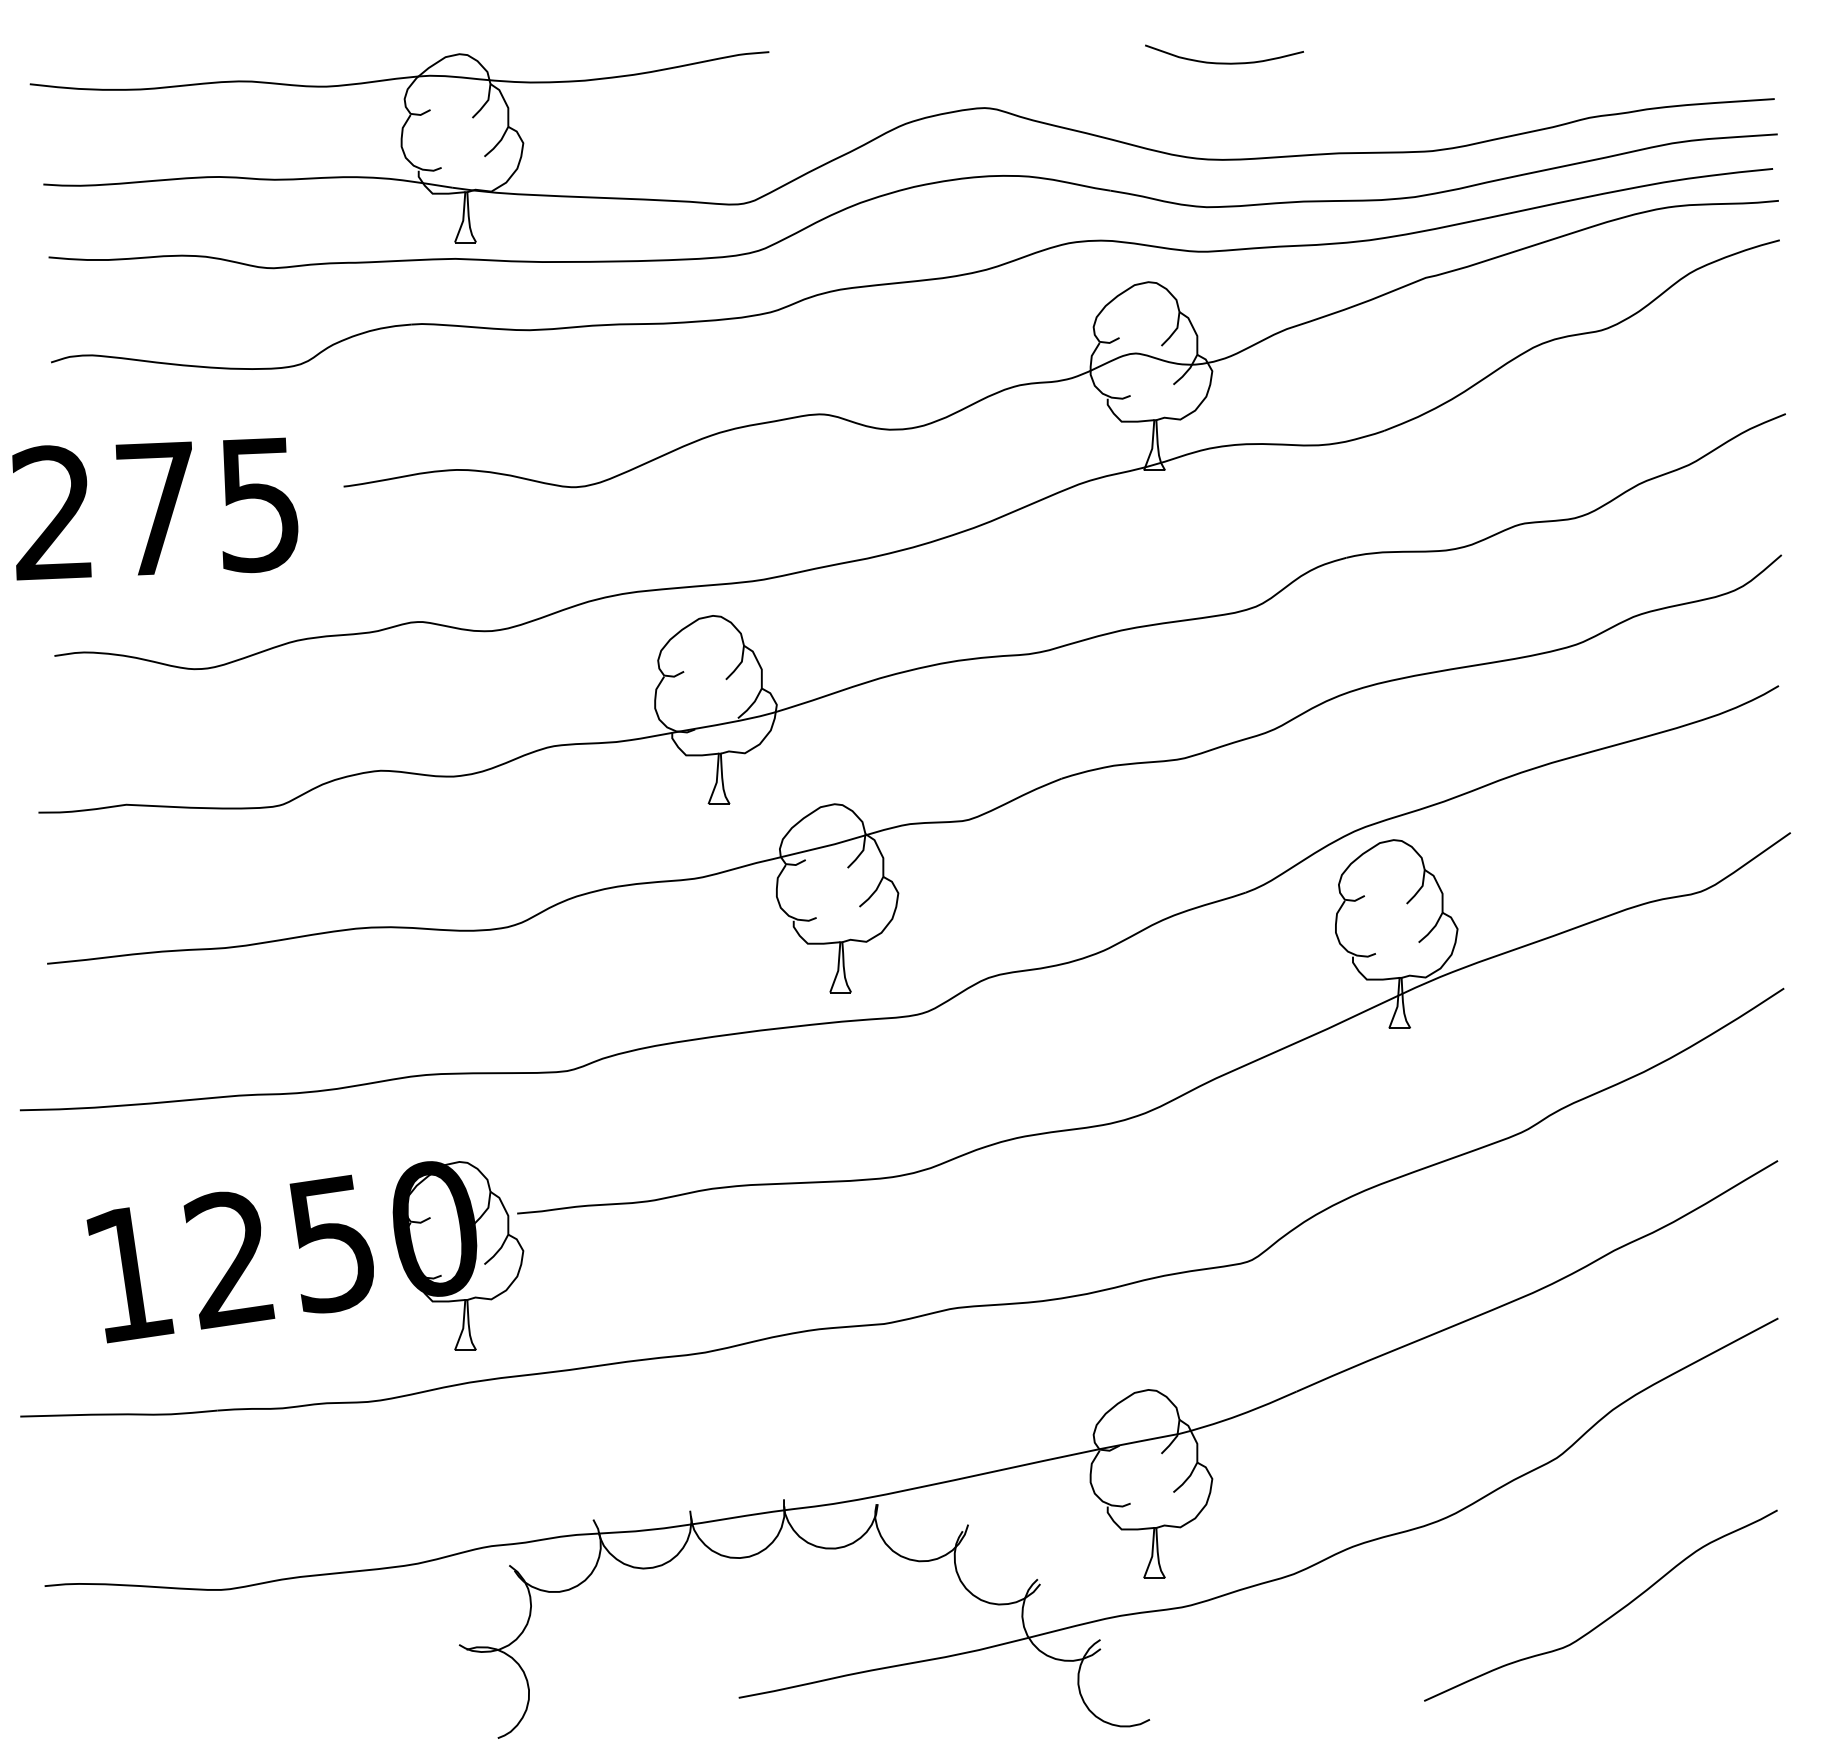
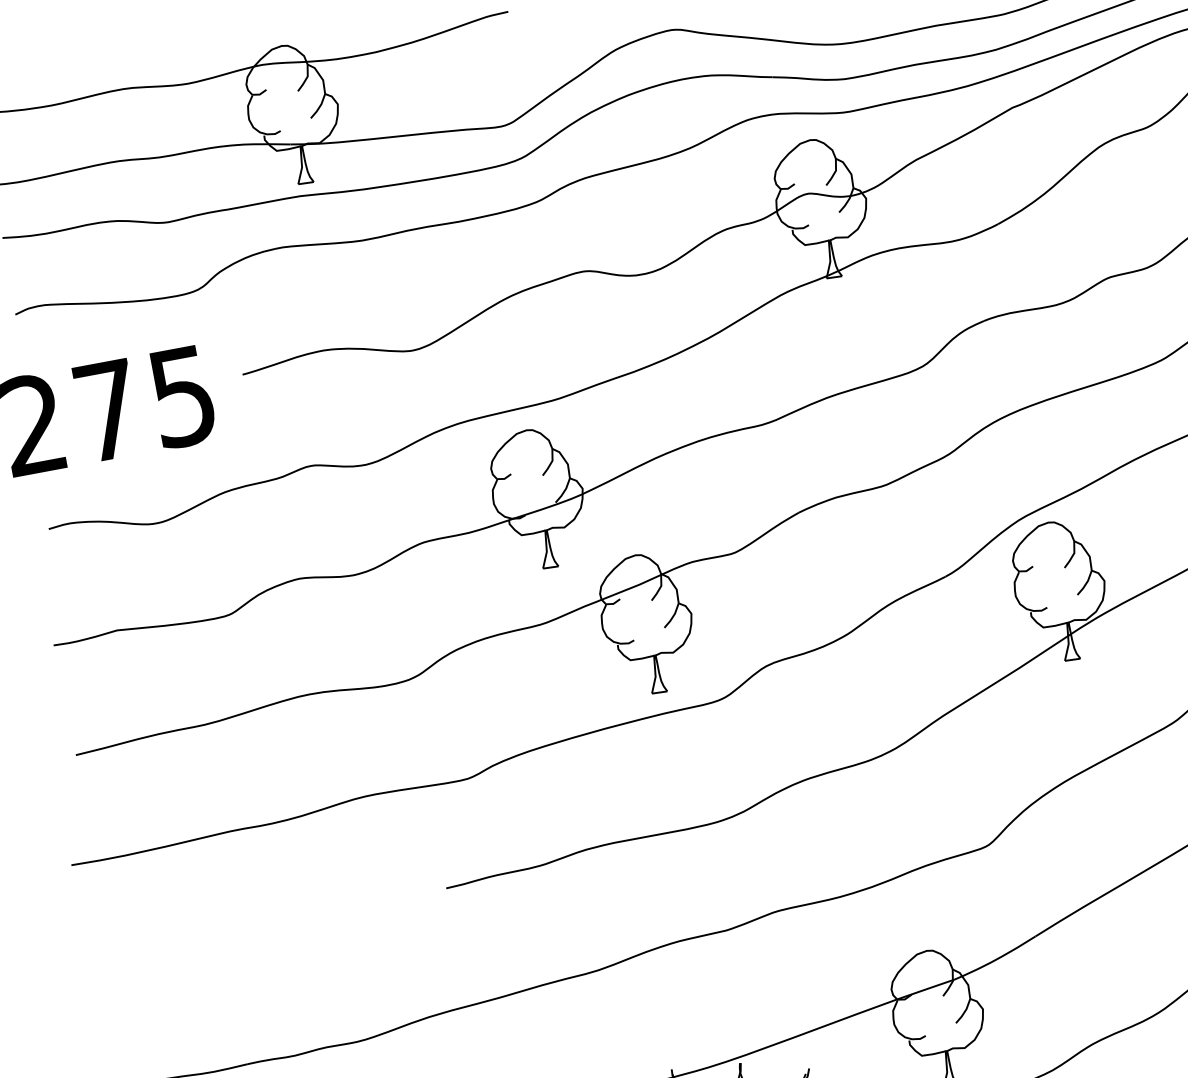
part: (300, 1248) -> (291, 936), removed

